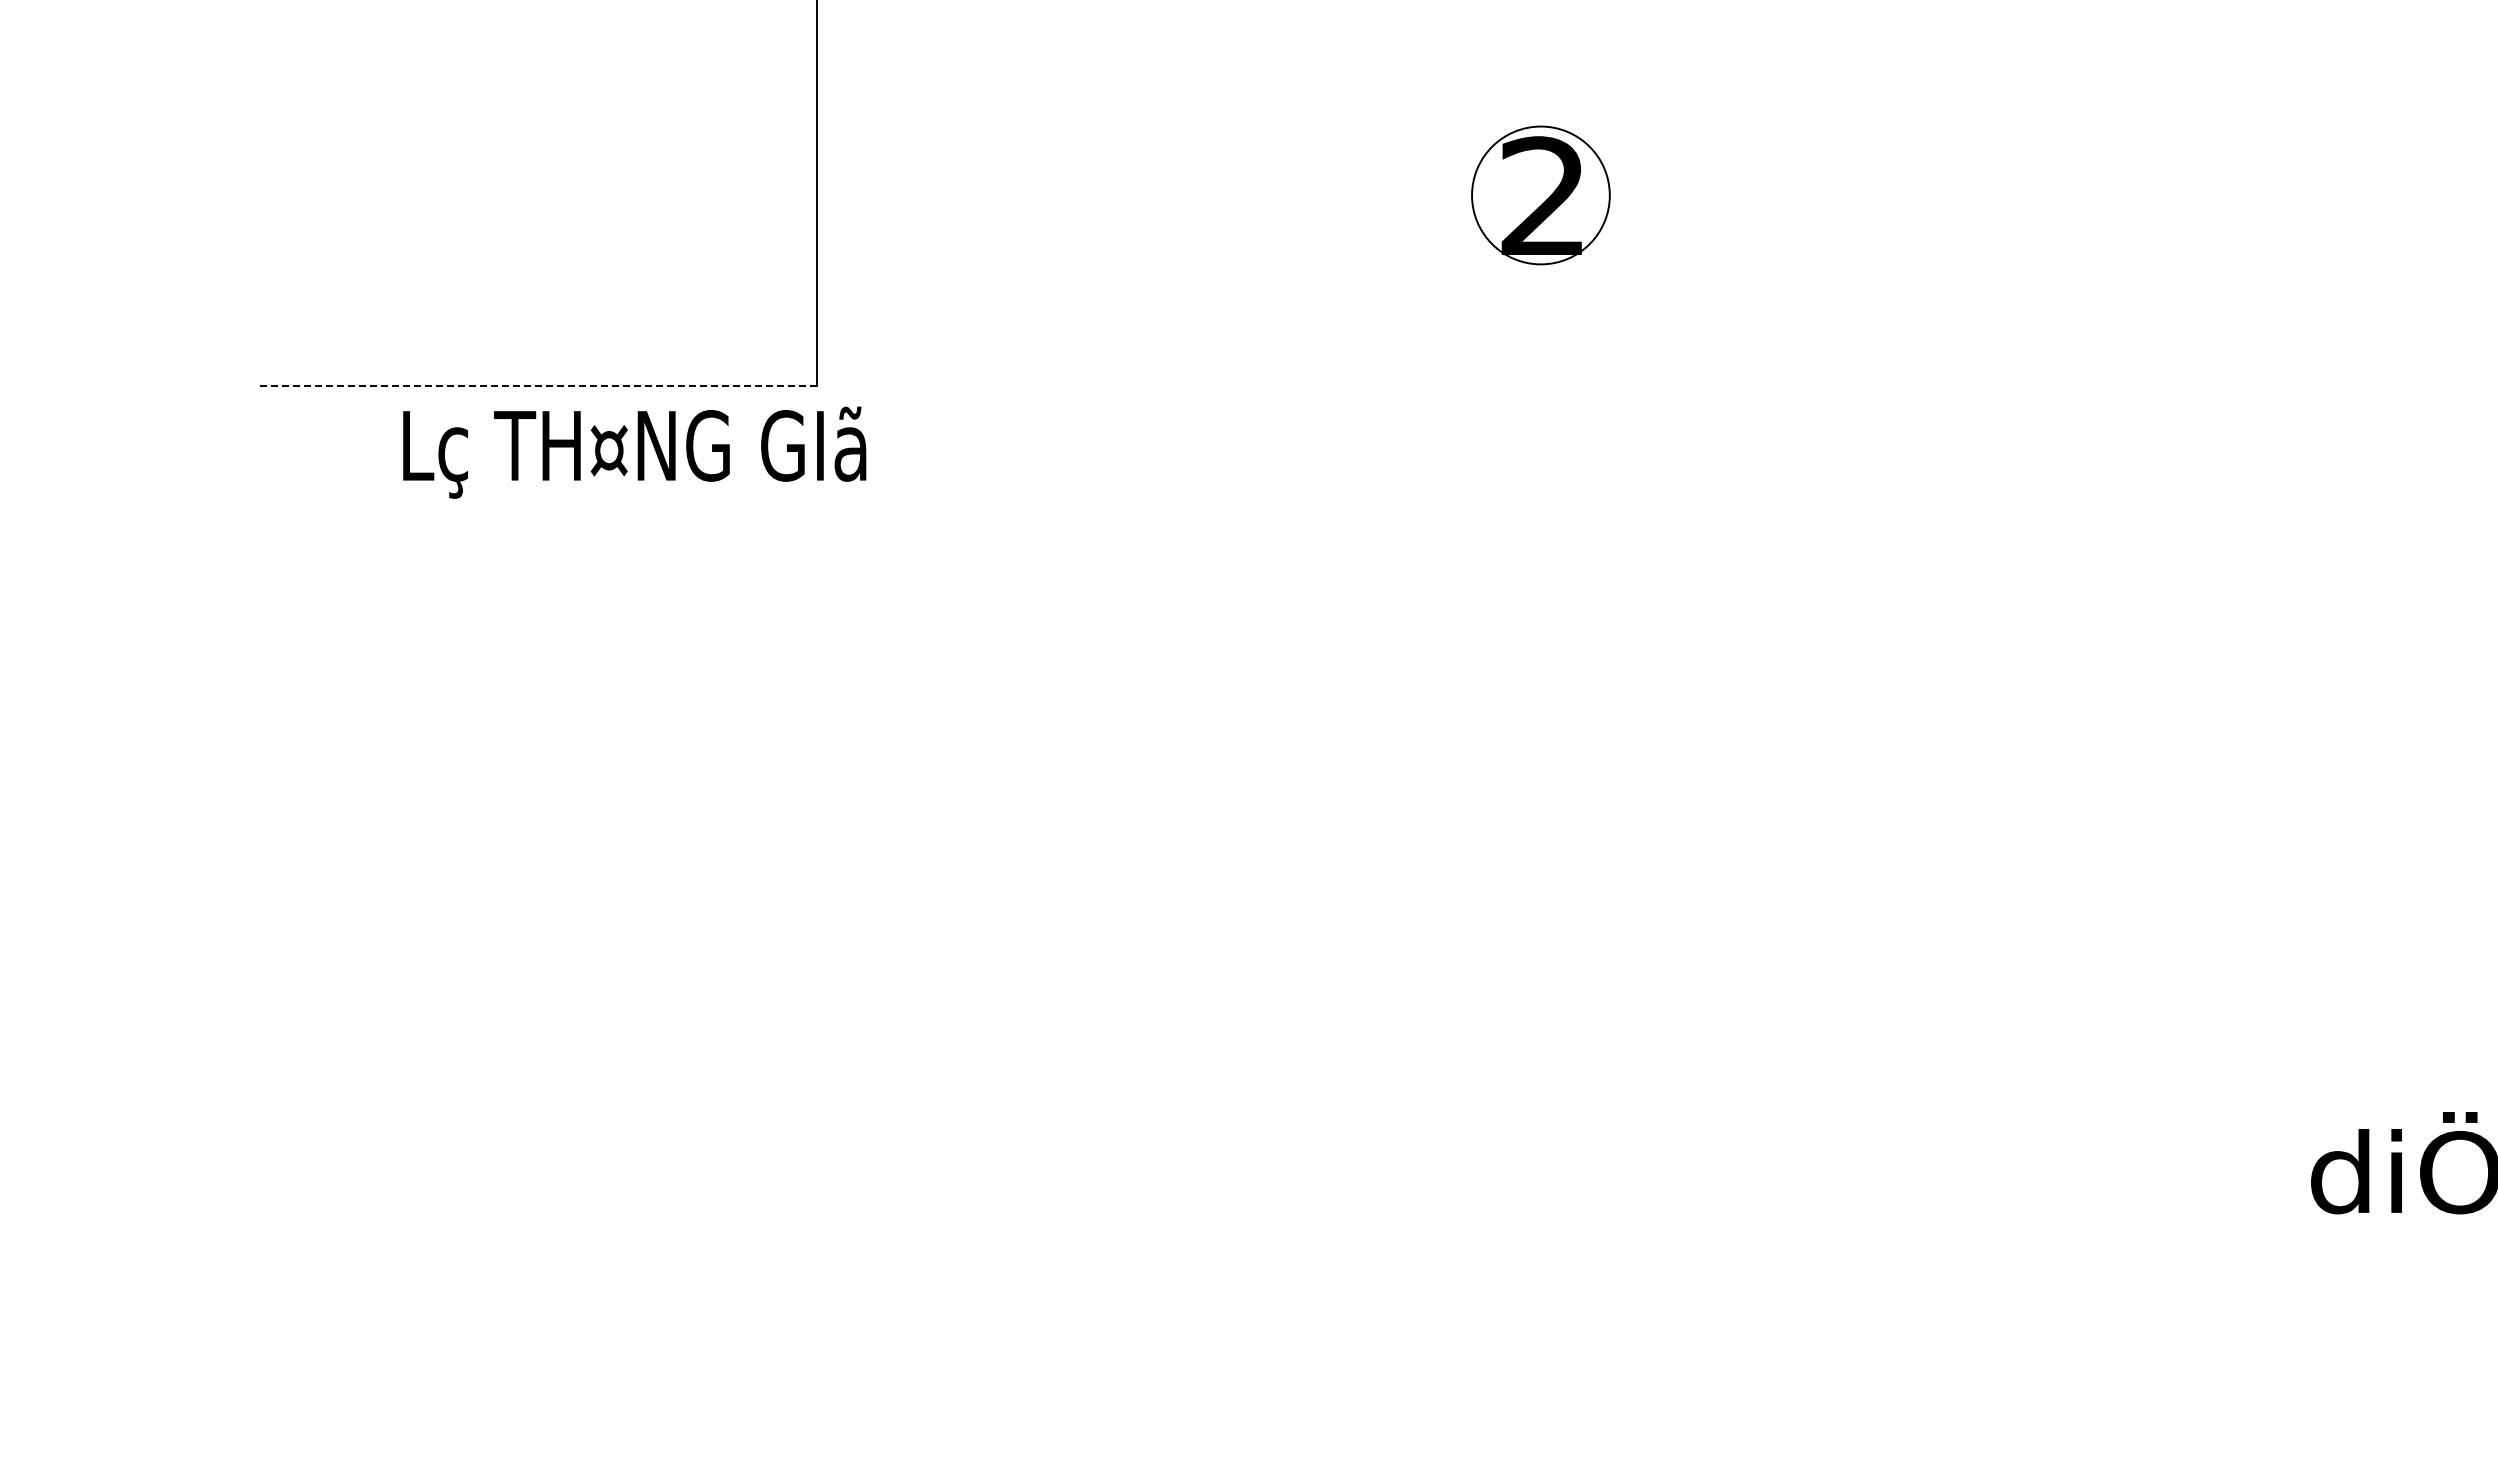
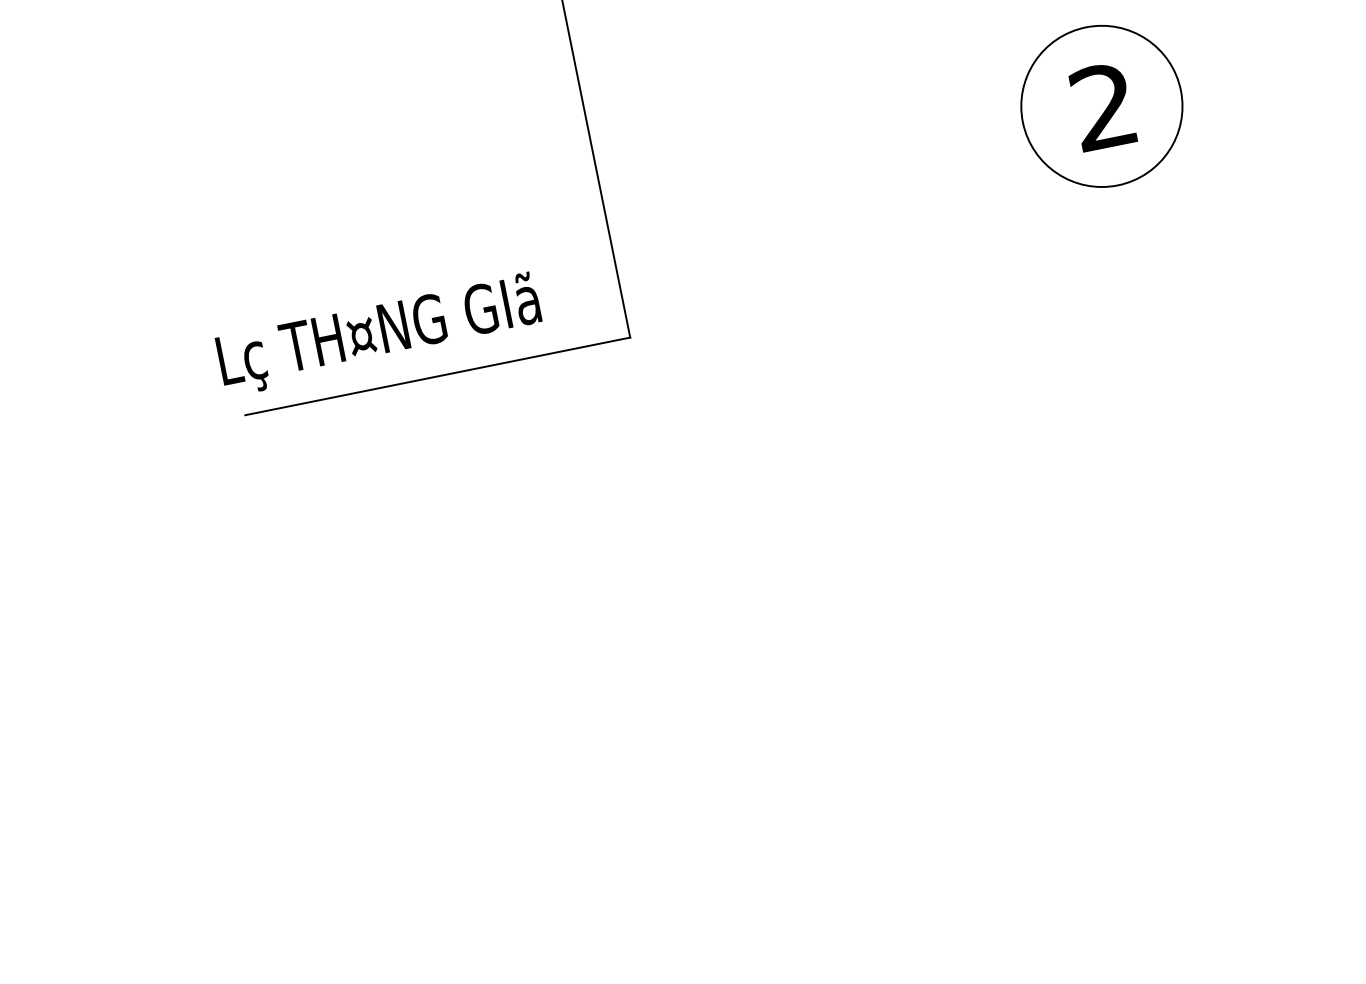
circle: (1540, 195) -> (1101, 106), size x1.67
line: (537, 385) -> (438, 376), dashed -> solid
text: (634, 452) -> (379, 334), moved

